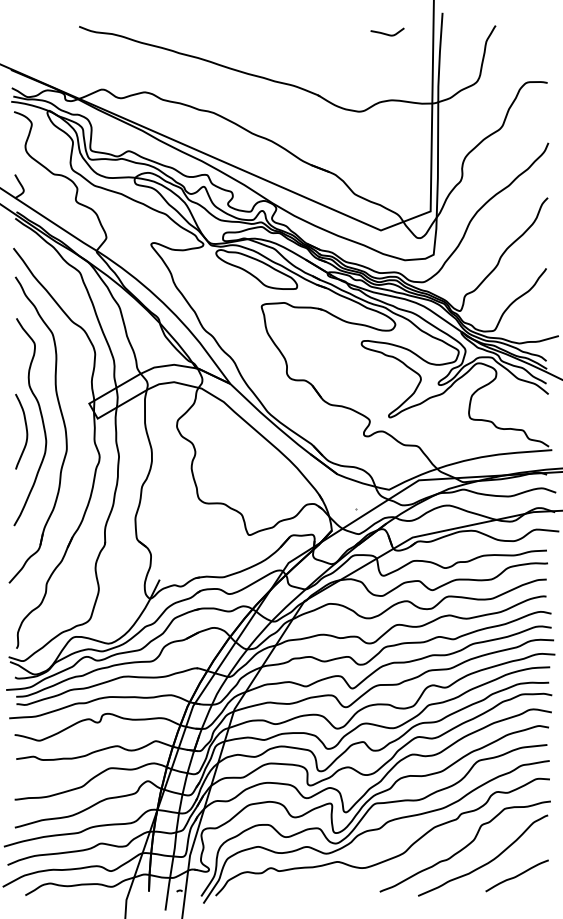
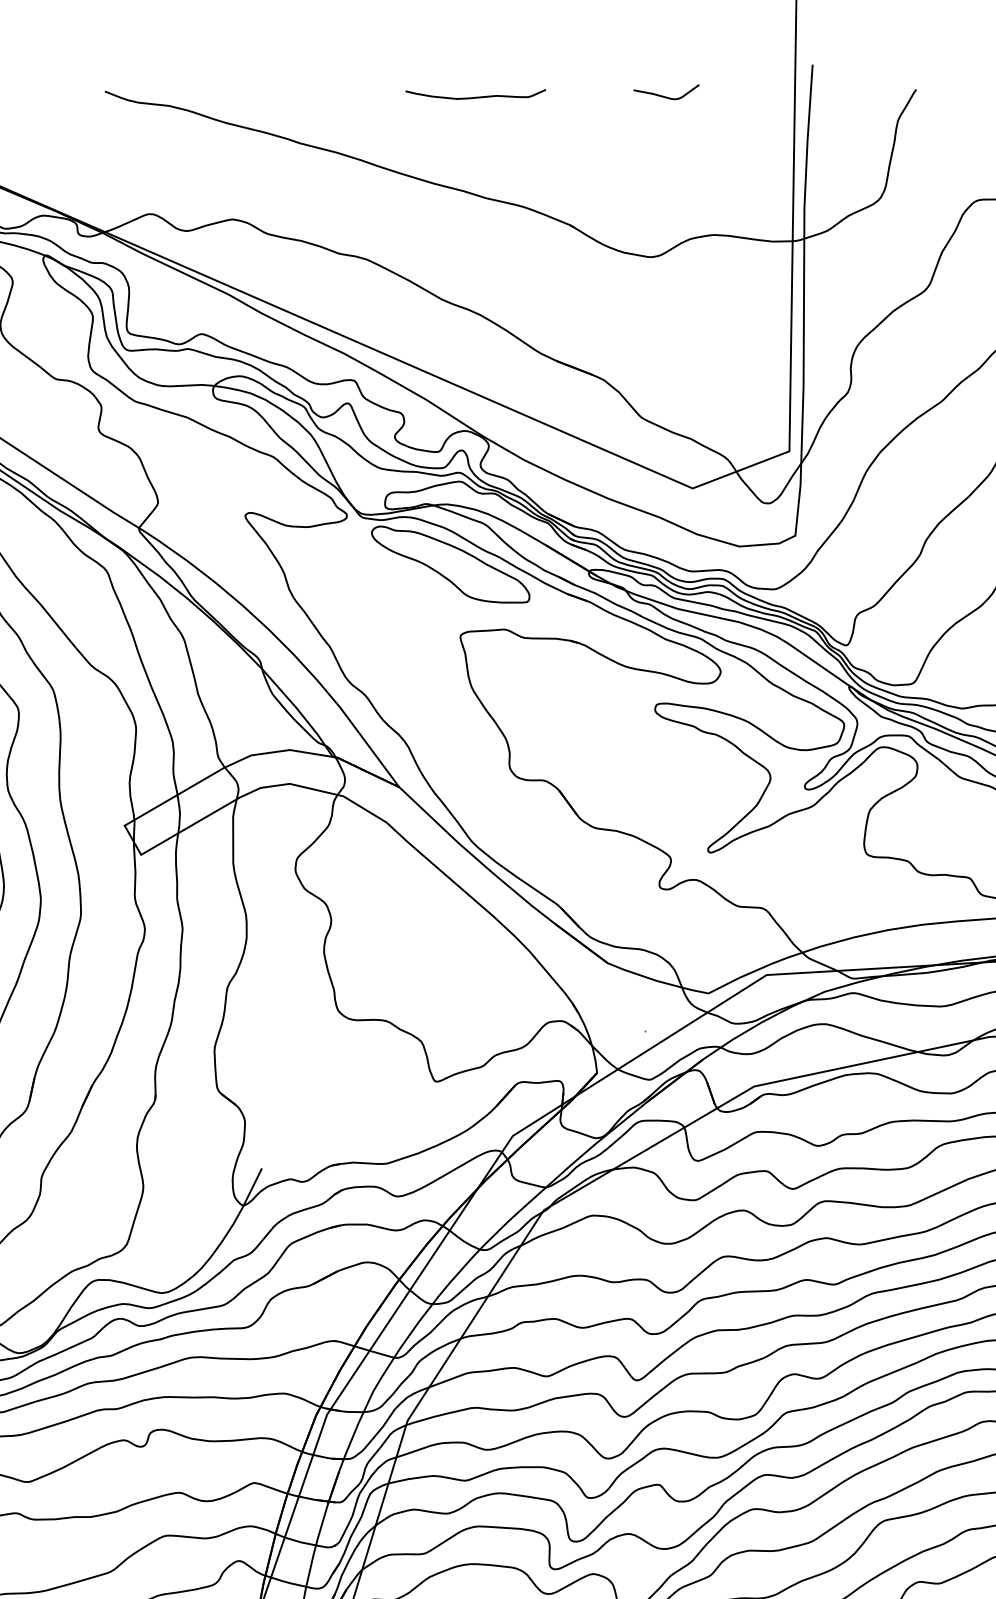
curve: (270, 28) -> (477, 95), added
curve: (387, 33) -> (666, 95), moved

